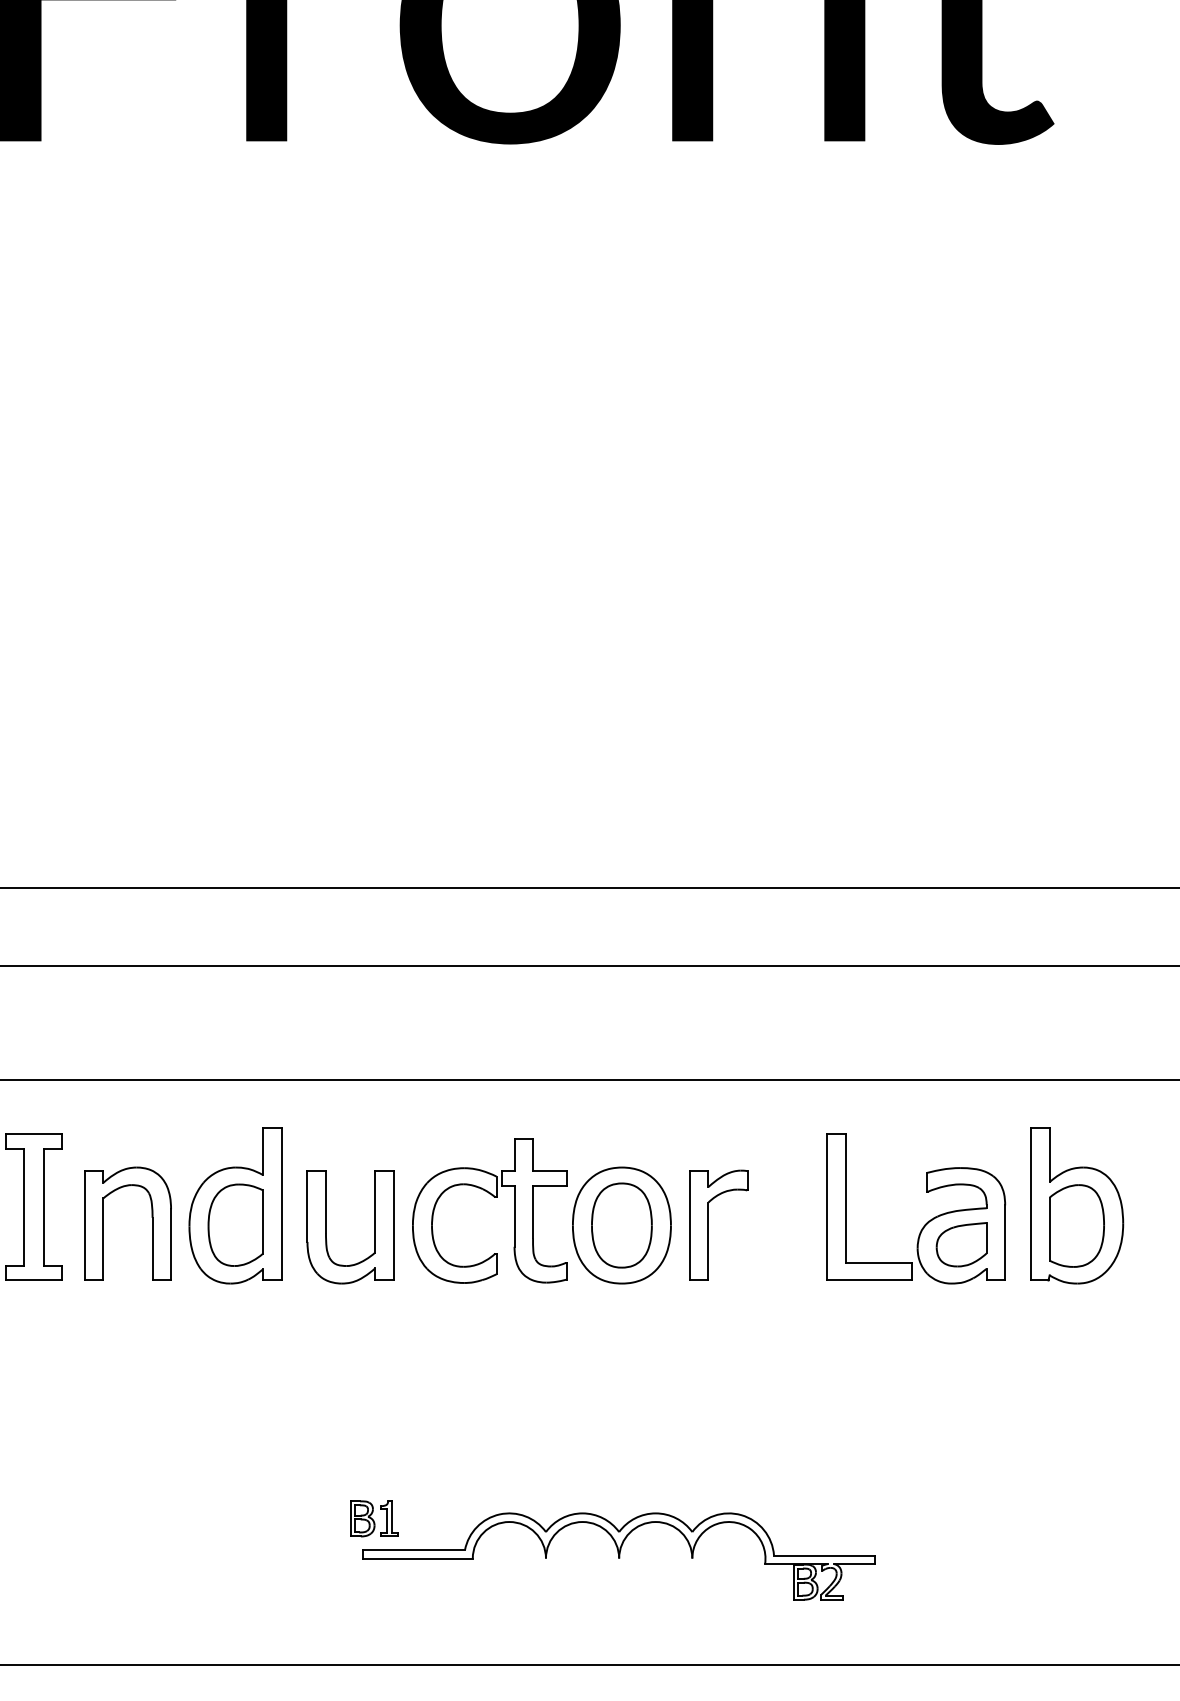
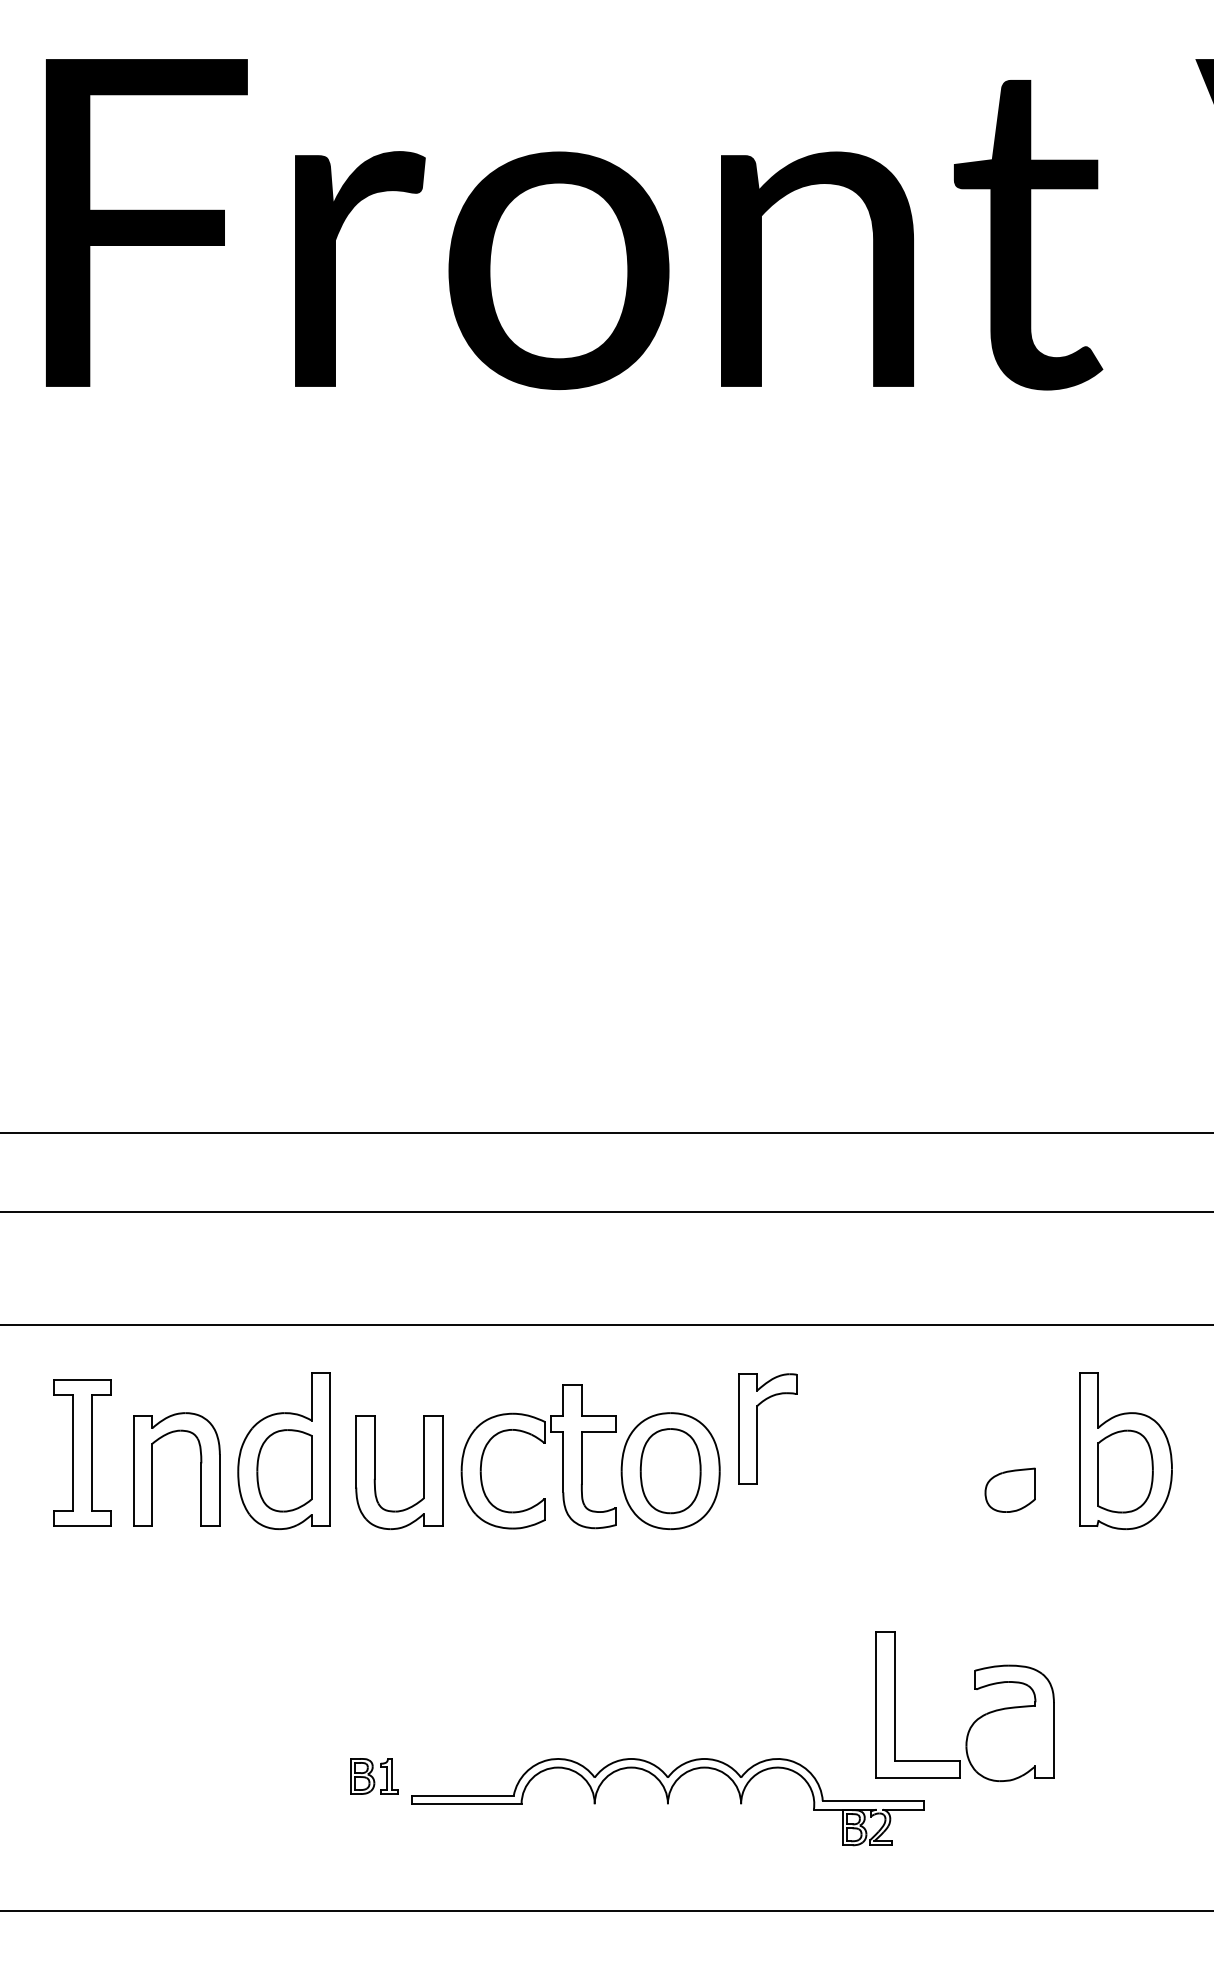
part: (928, 1220) -> (977, 1718), moved
part: (708, 1224) -> (757, 1428), moved
part: (374, 1518) -> (374, 1776), moved

